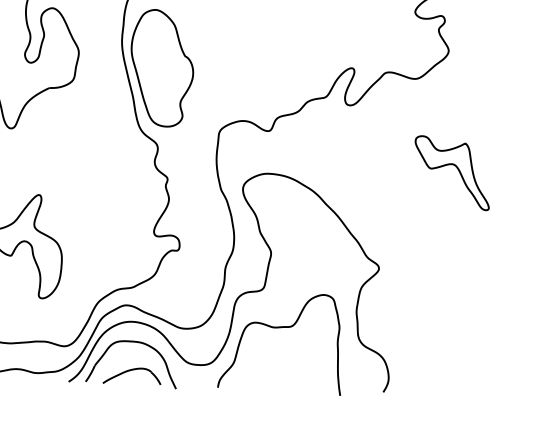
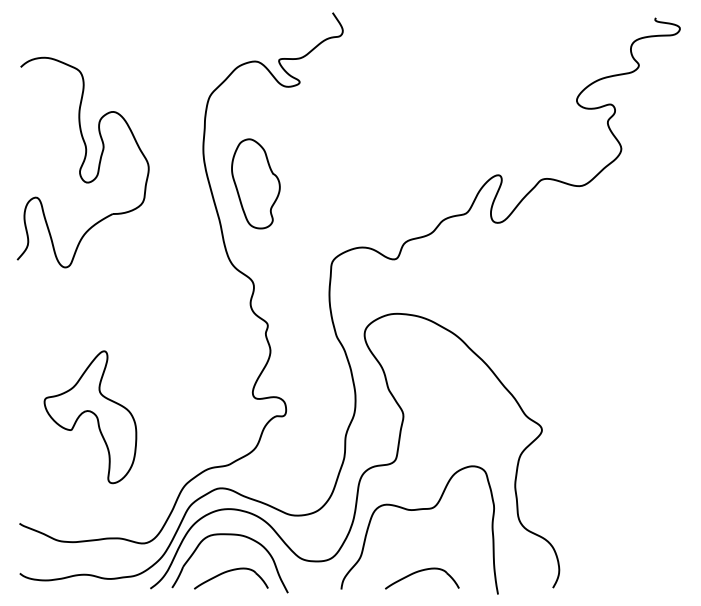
part: (161, 68) -> (255, 183), size x0.6
part: (457, 169) -> (637, 299), removed
part: (279, 376) -> (419, 572), added

